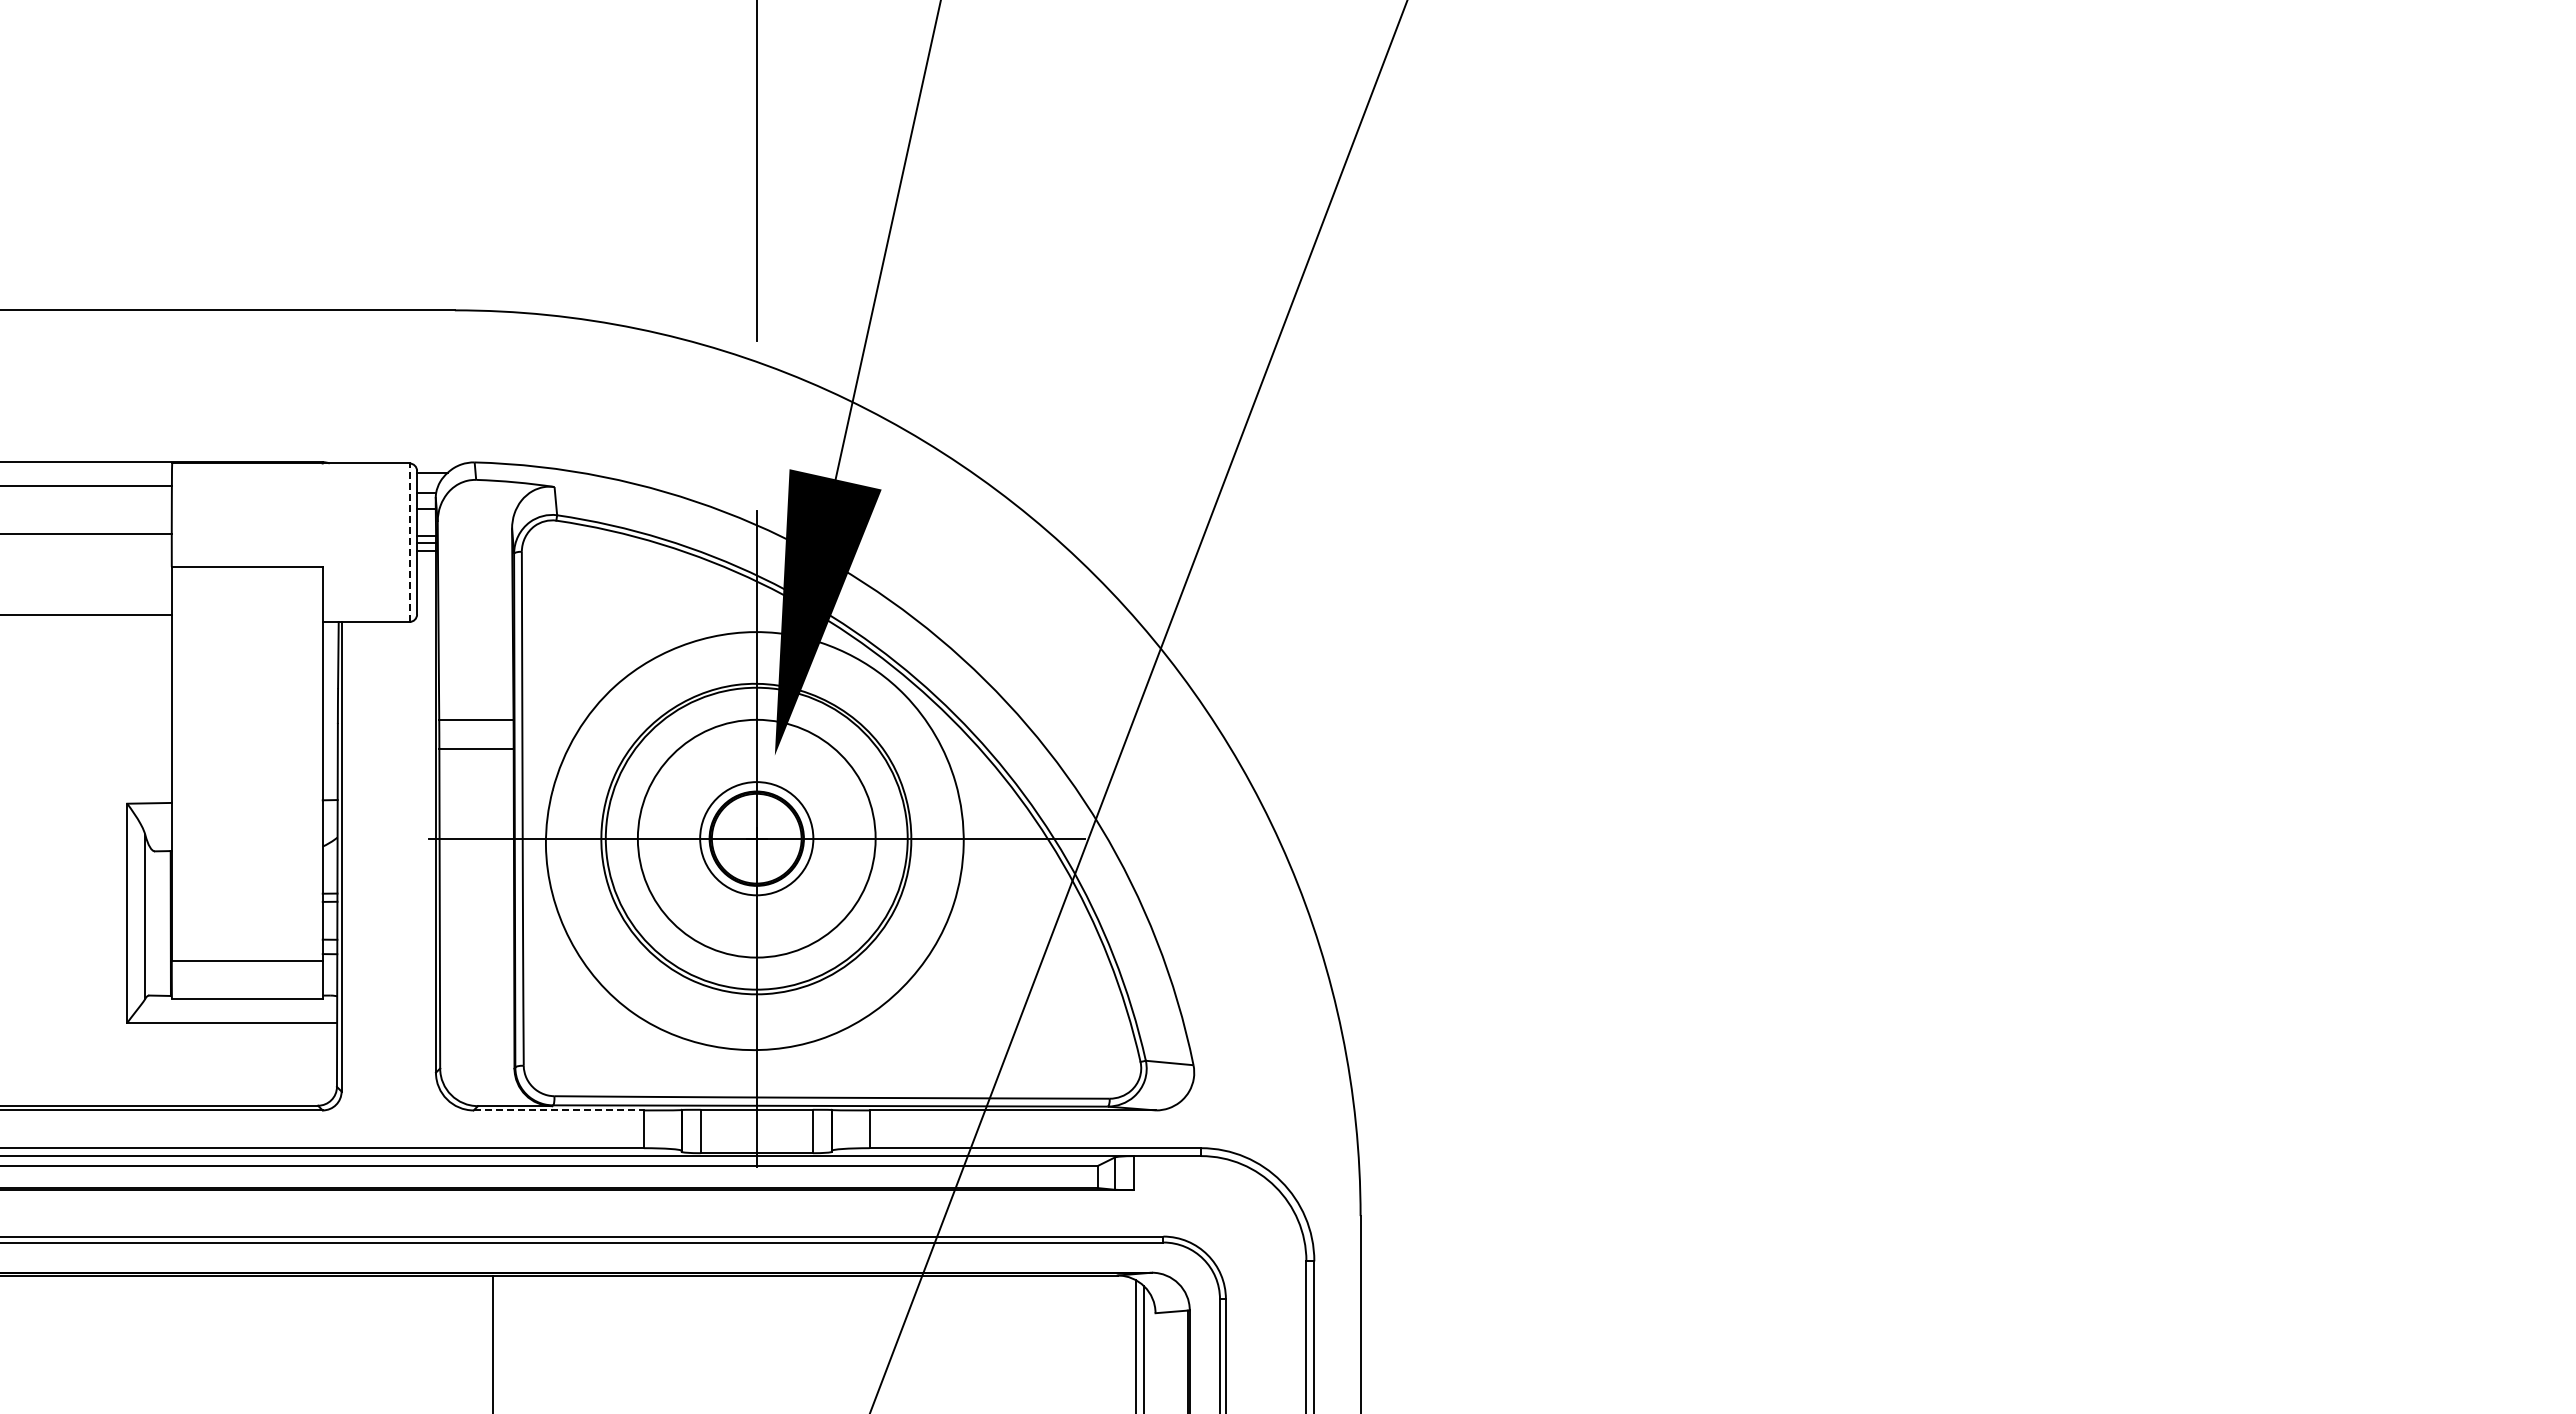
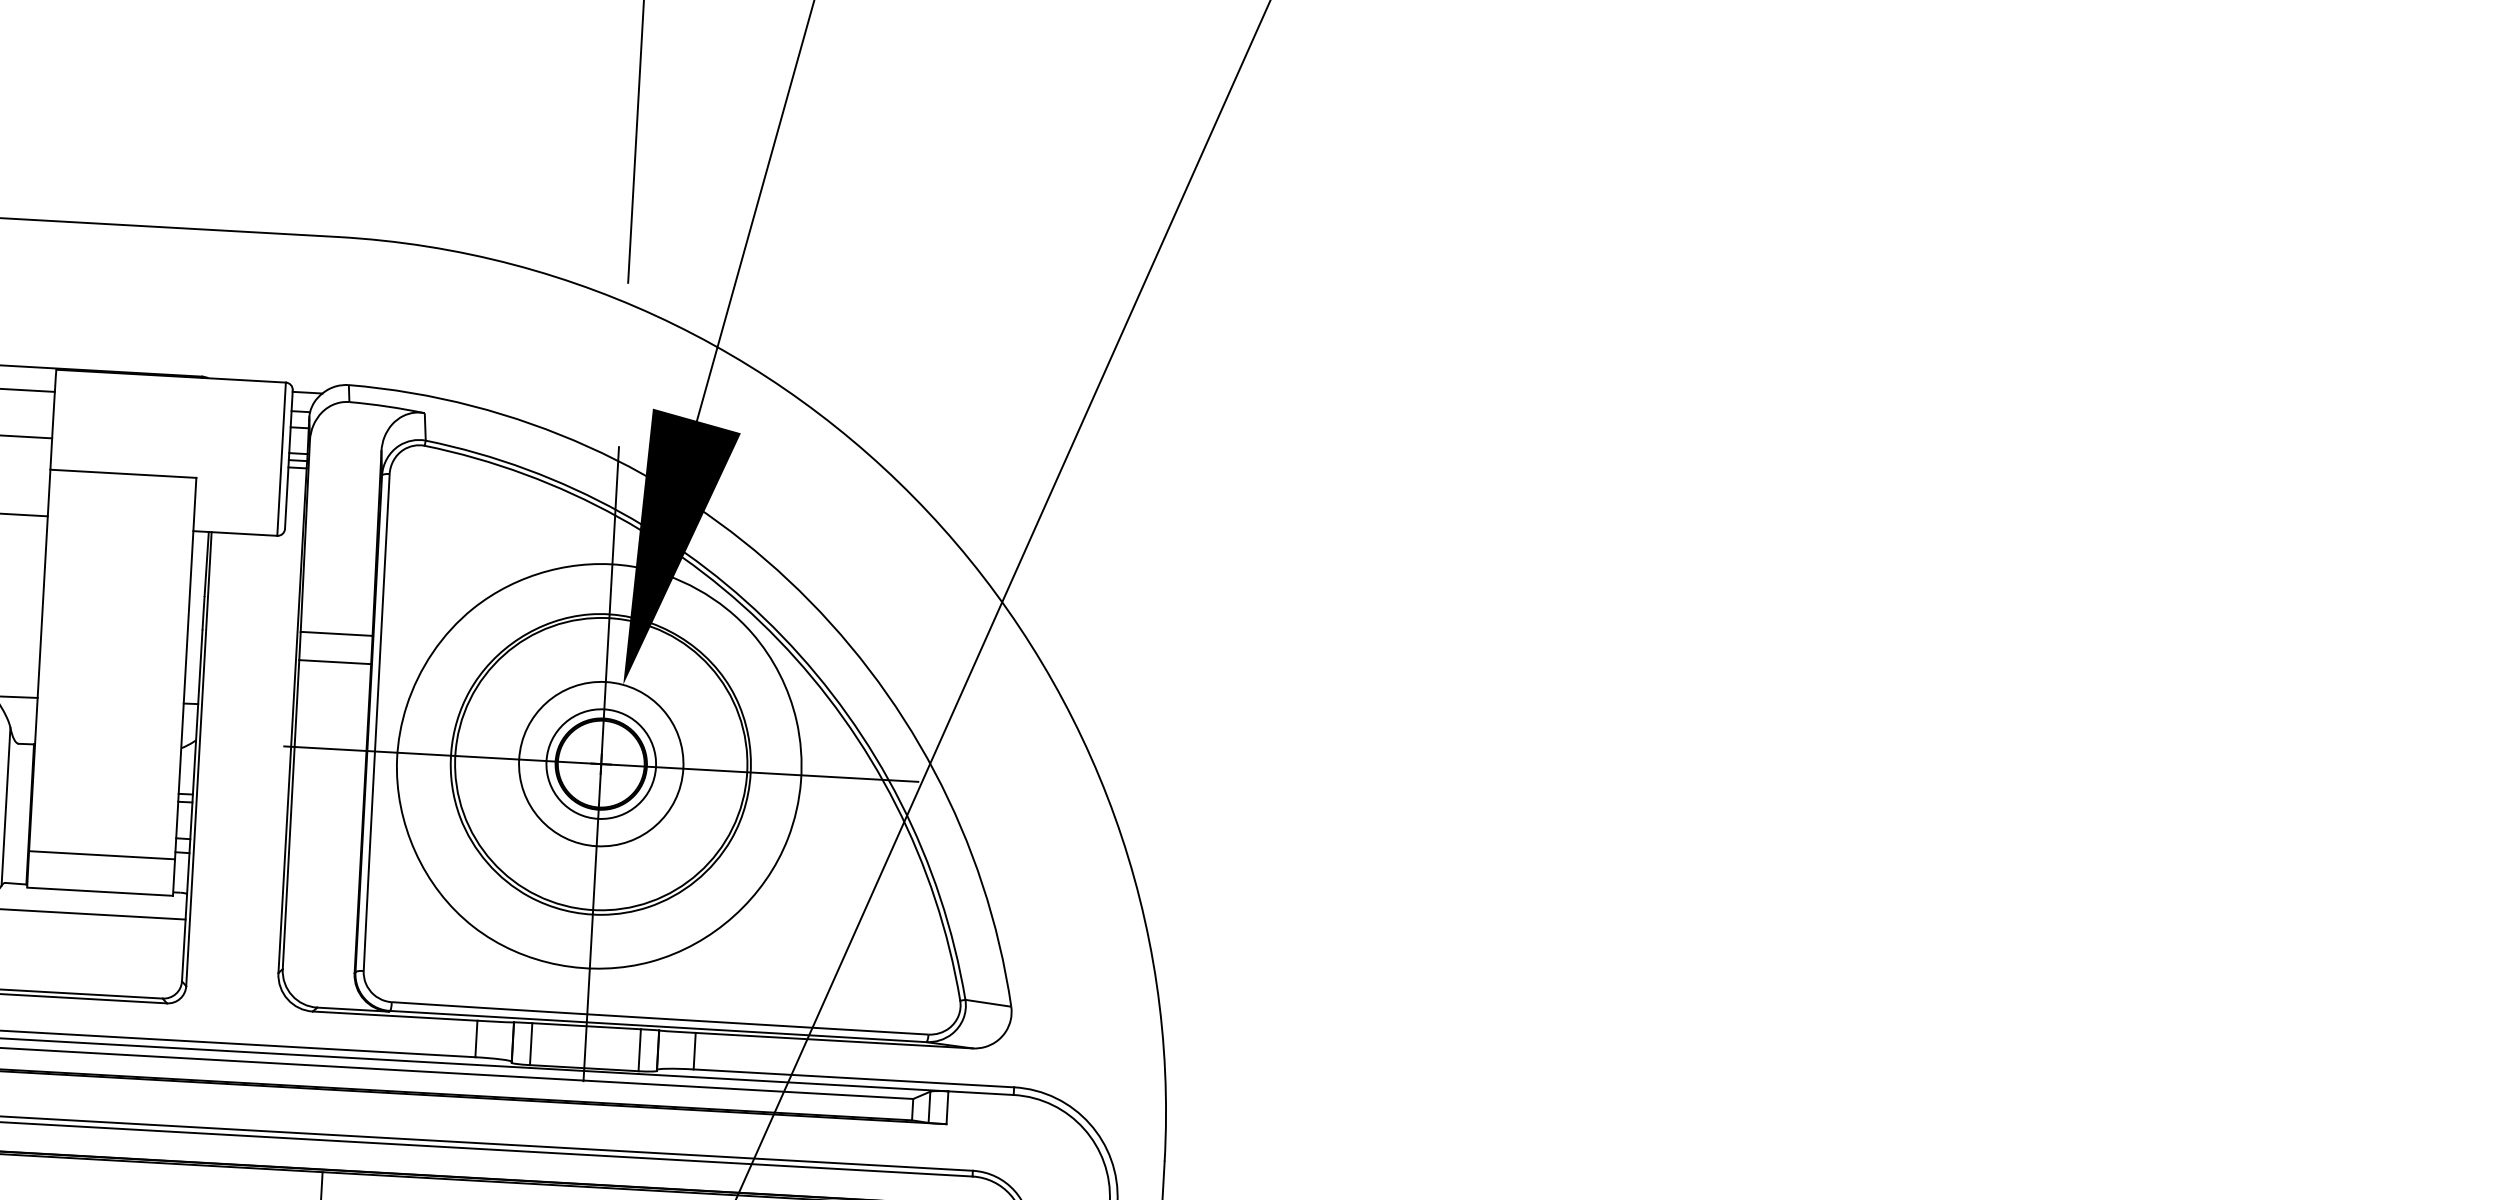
line: (409, 542) -> (281, 458), dashed -> solid
circle: (756, 838) -> (601, 763), size x0.71
line: (559, 1110) -> (395, 1016), dashed -> solid

